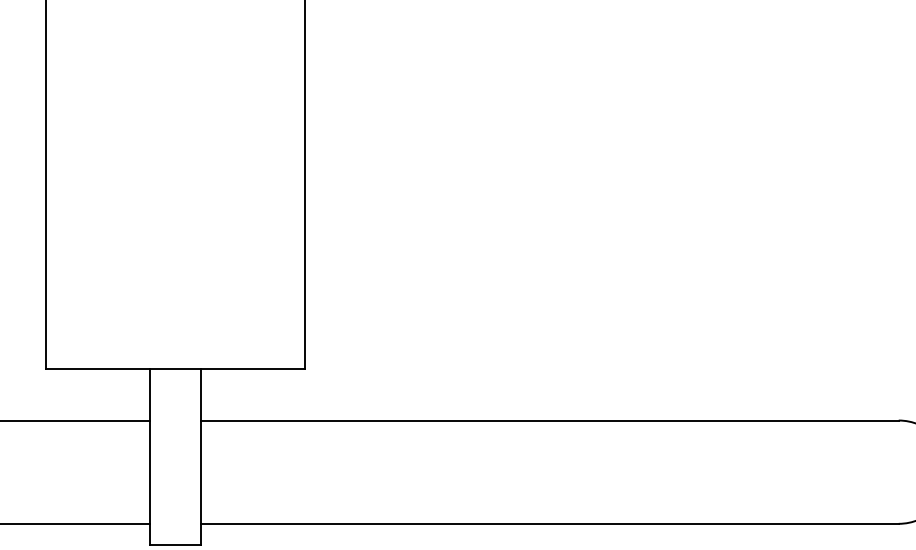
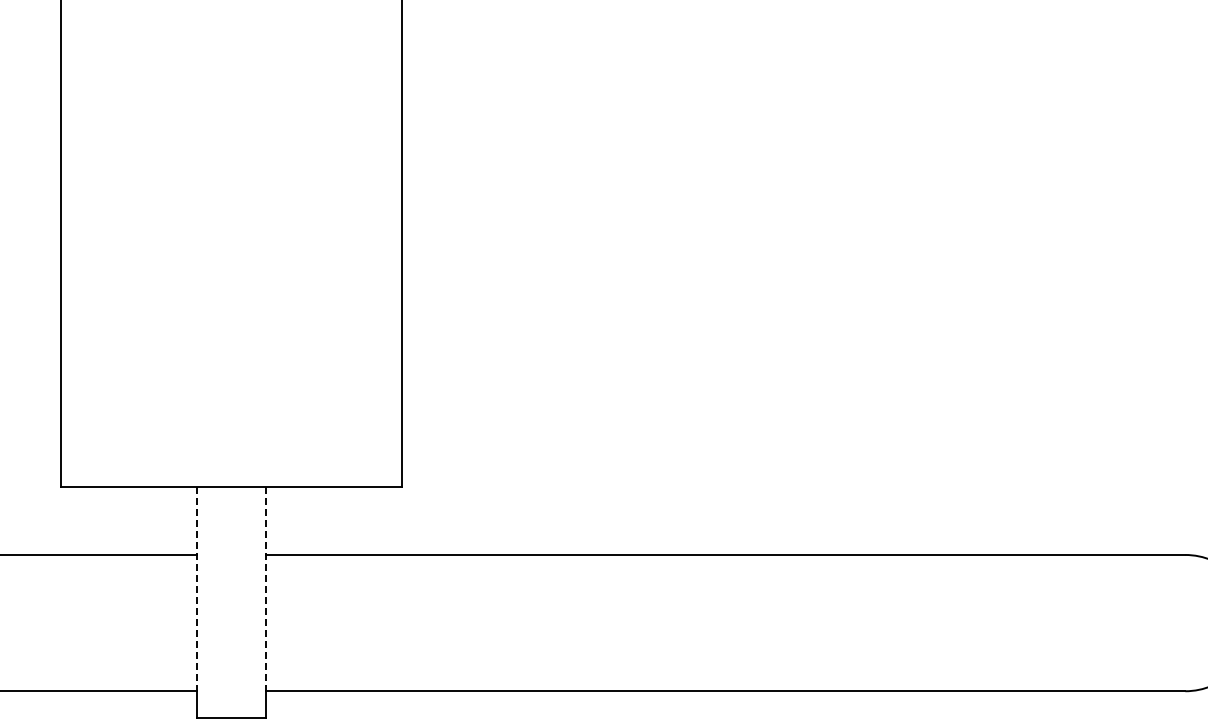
line: (149, 446) -> (197, 589), solid -> dashed
line: (201, 446) -> (265, 589), solid -> dashed

